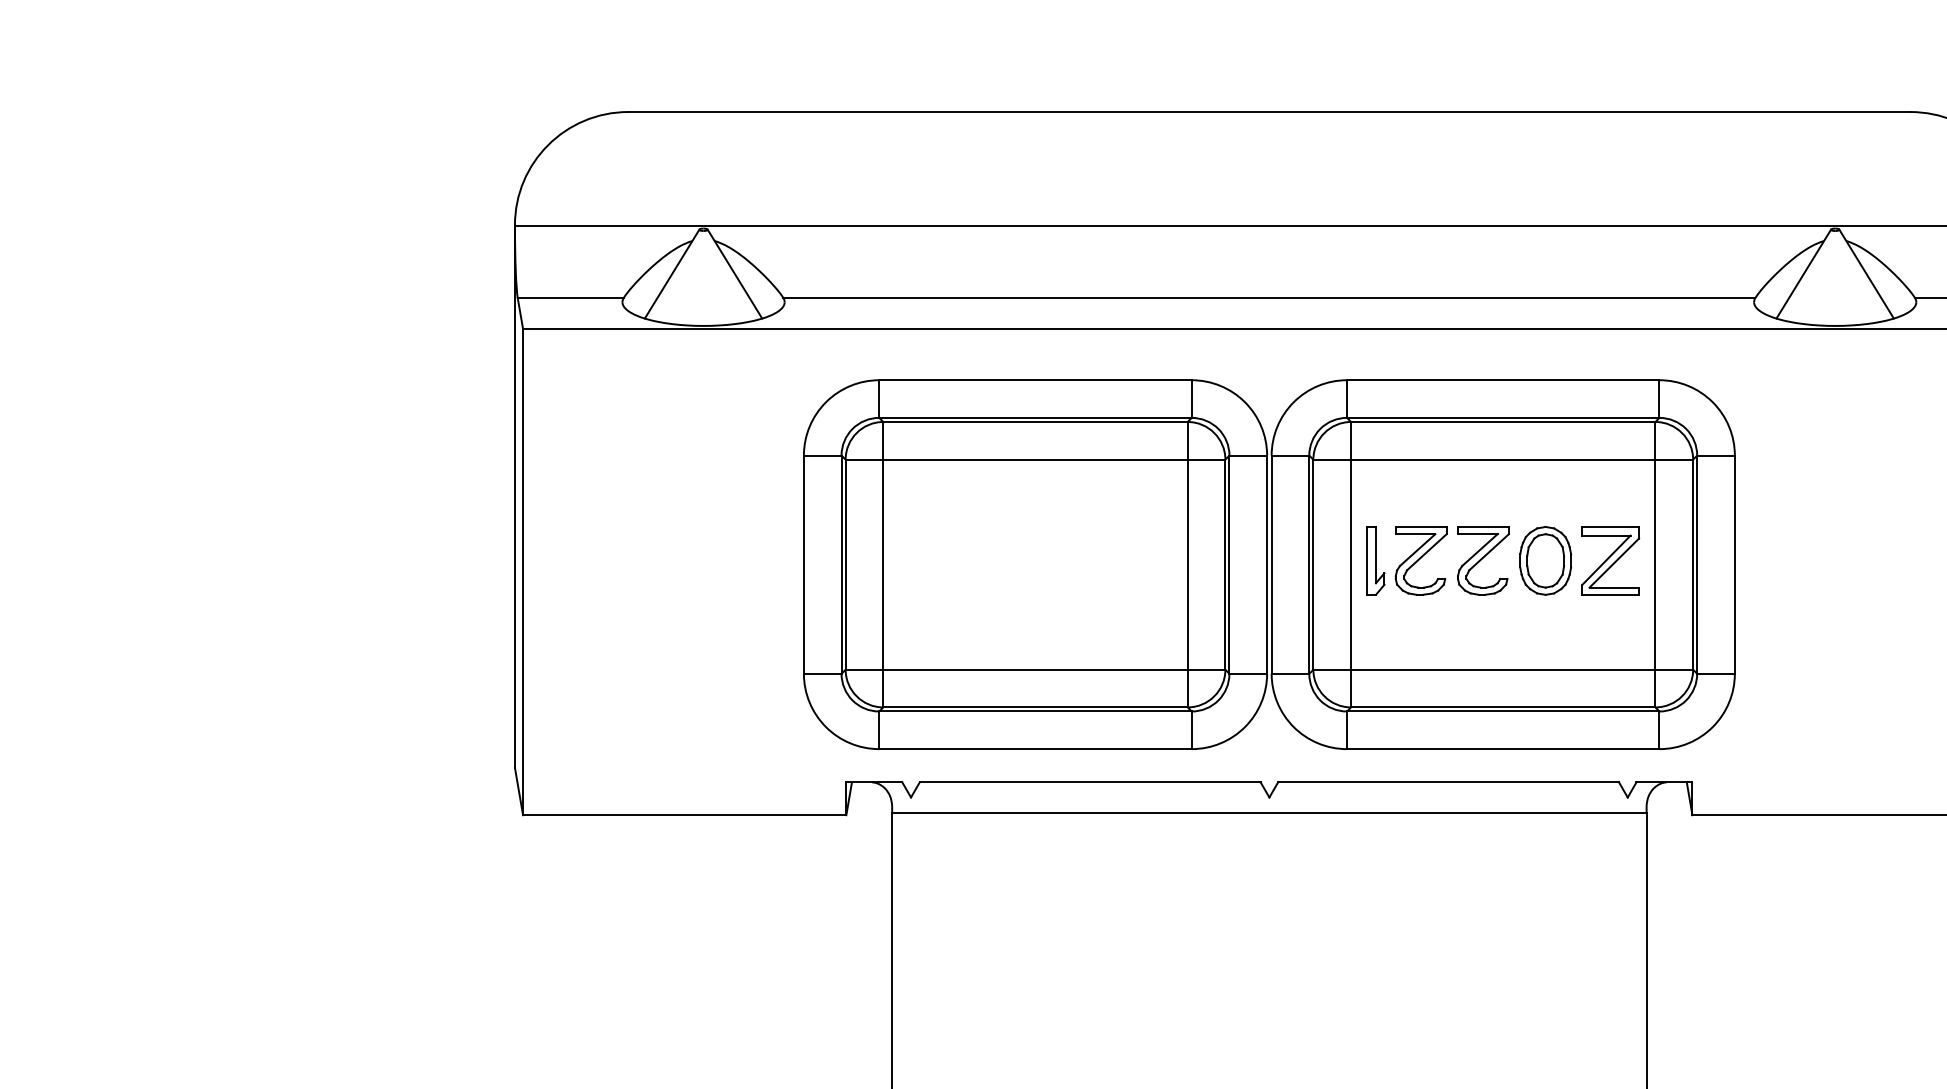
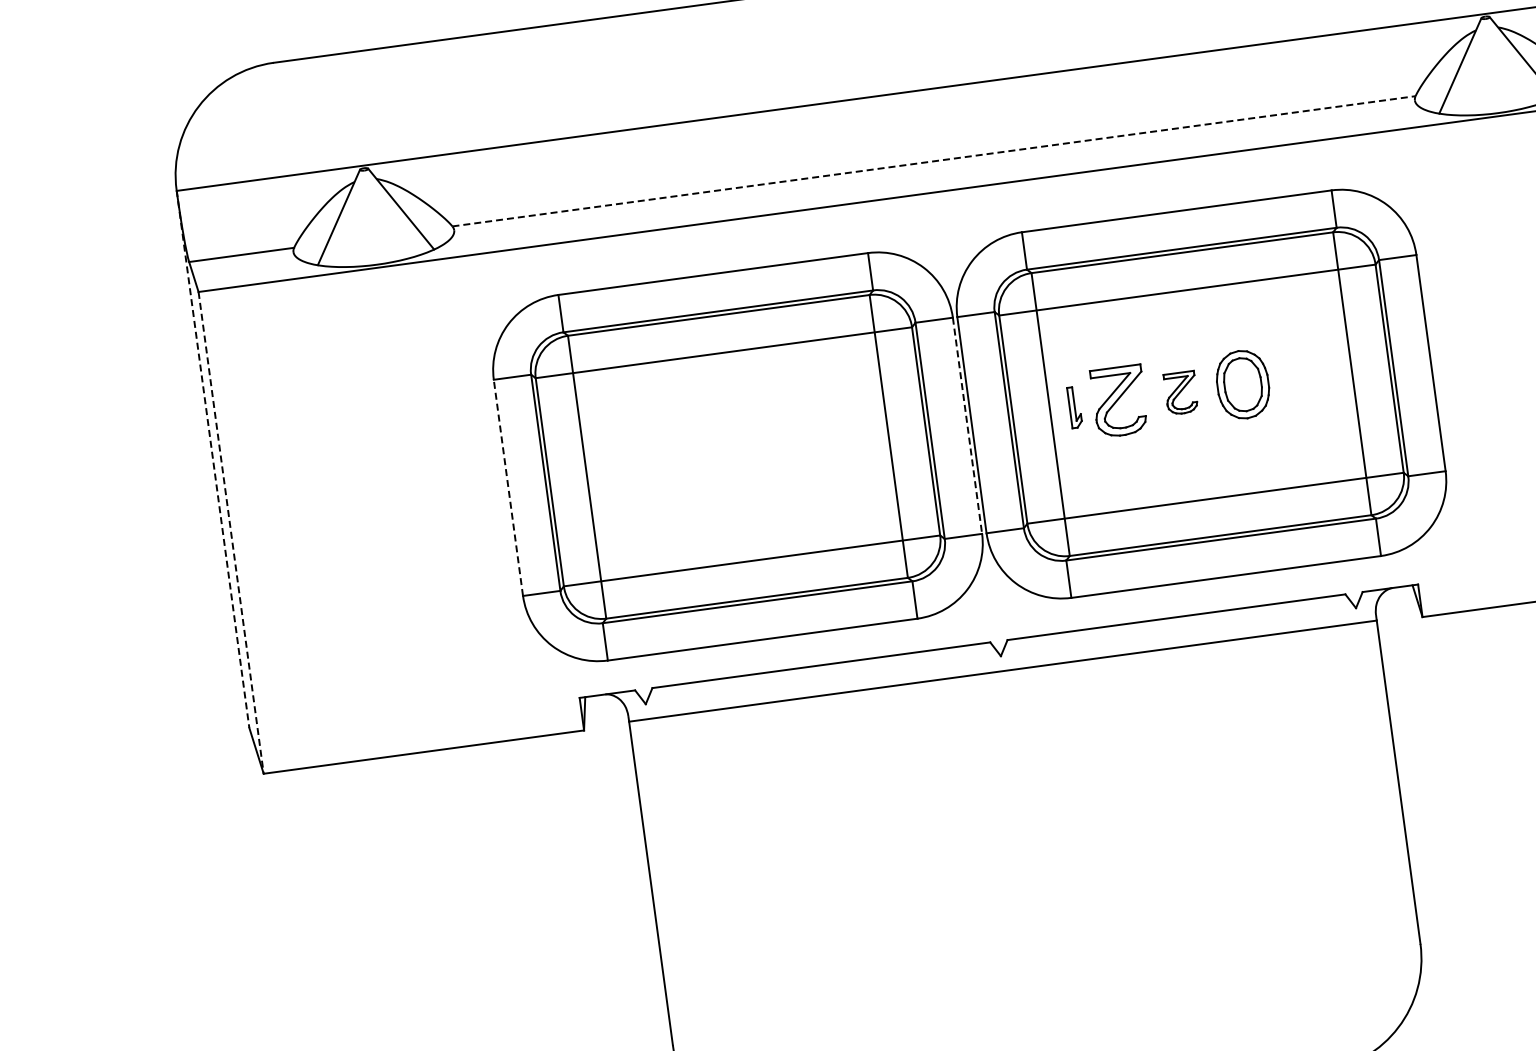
line: (1269, 298) -> (934, 161), solid -> dashed
line: (514, 497) -> (212, 460), solid -> dashed
part: (1375, 560) -> (1074, 407), size x0.6
part: (1483, 560) -> (1181, 392), size x0.6
part: (1610, 560) -> (1307, 375), removed
line: (803, 564) -> (508, 487), solid -> dashed
line: (1267, 565) -> (967, 426), solid -> dashed
line: (523, 572) -> (231, 533), solid -> dashed

